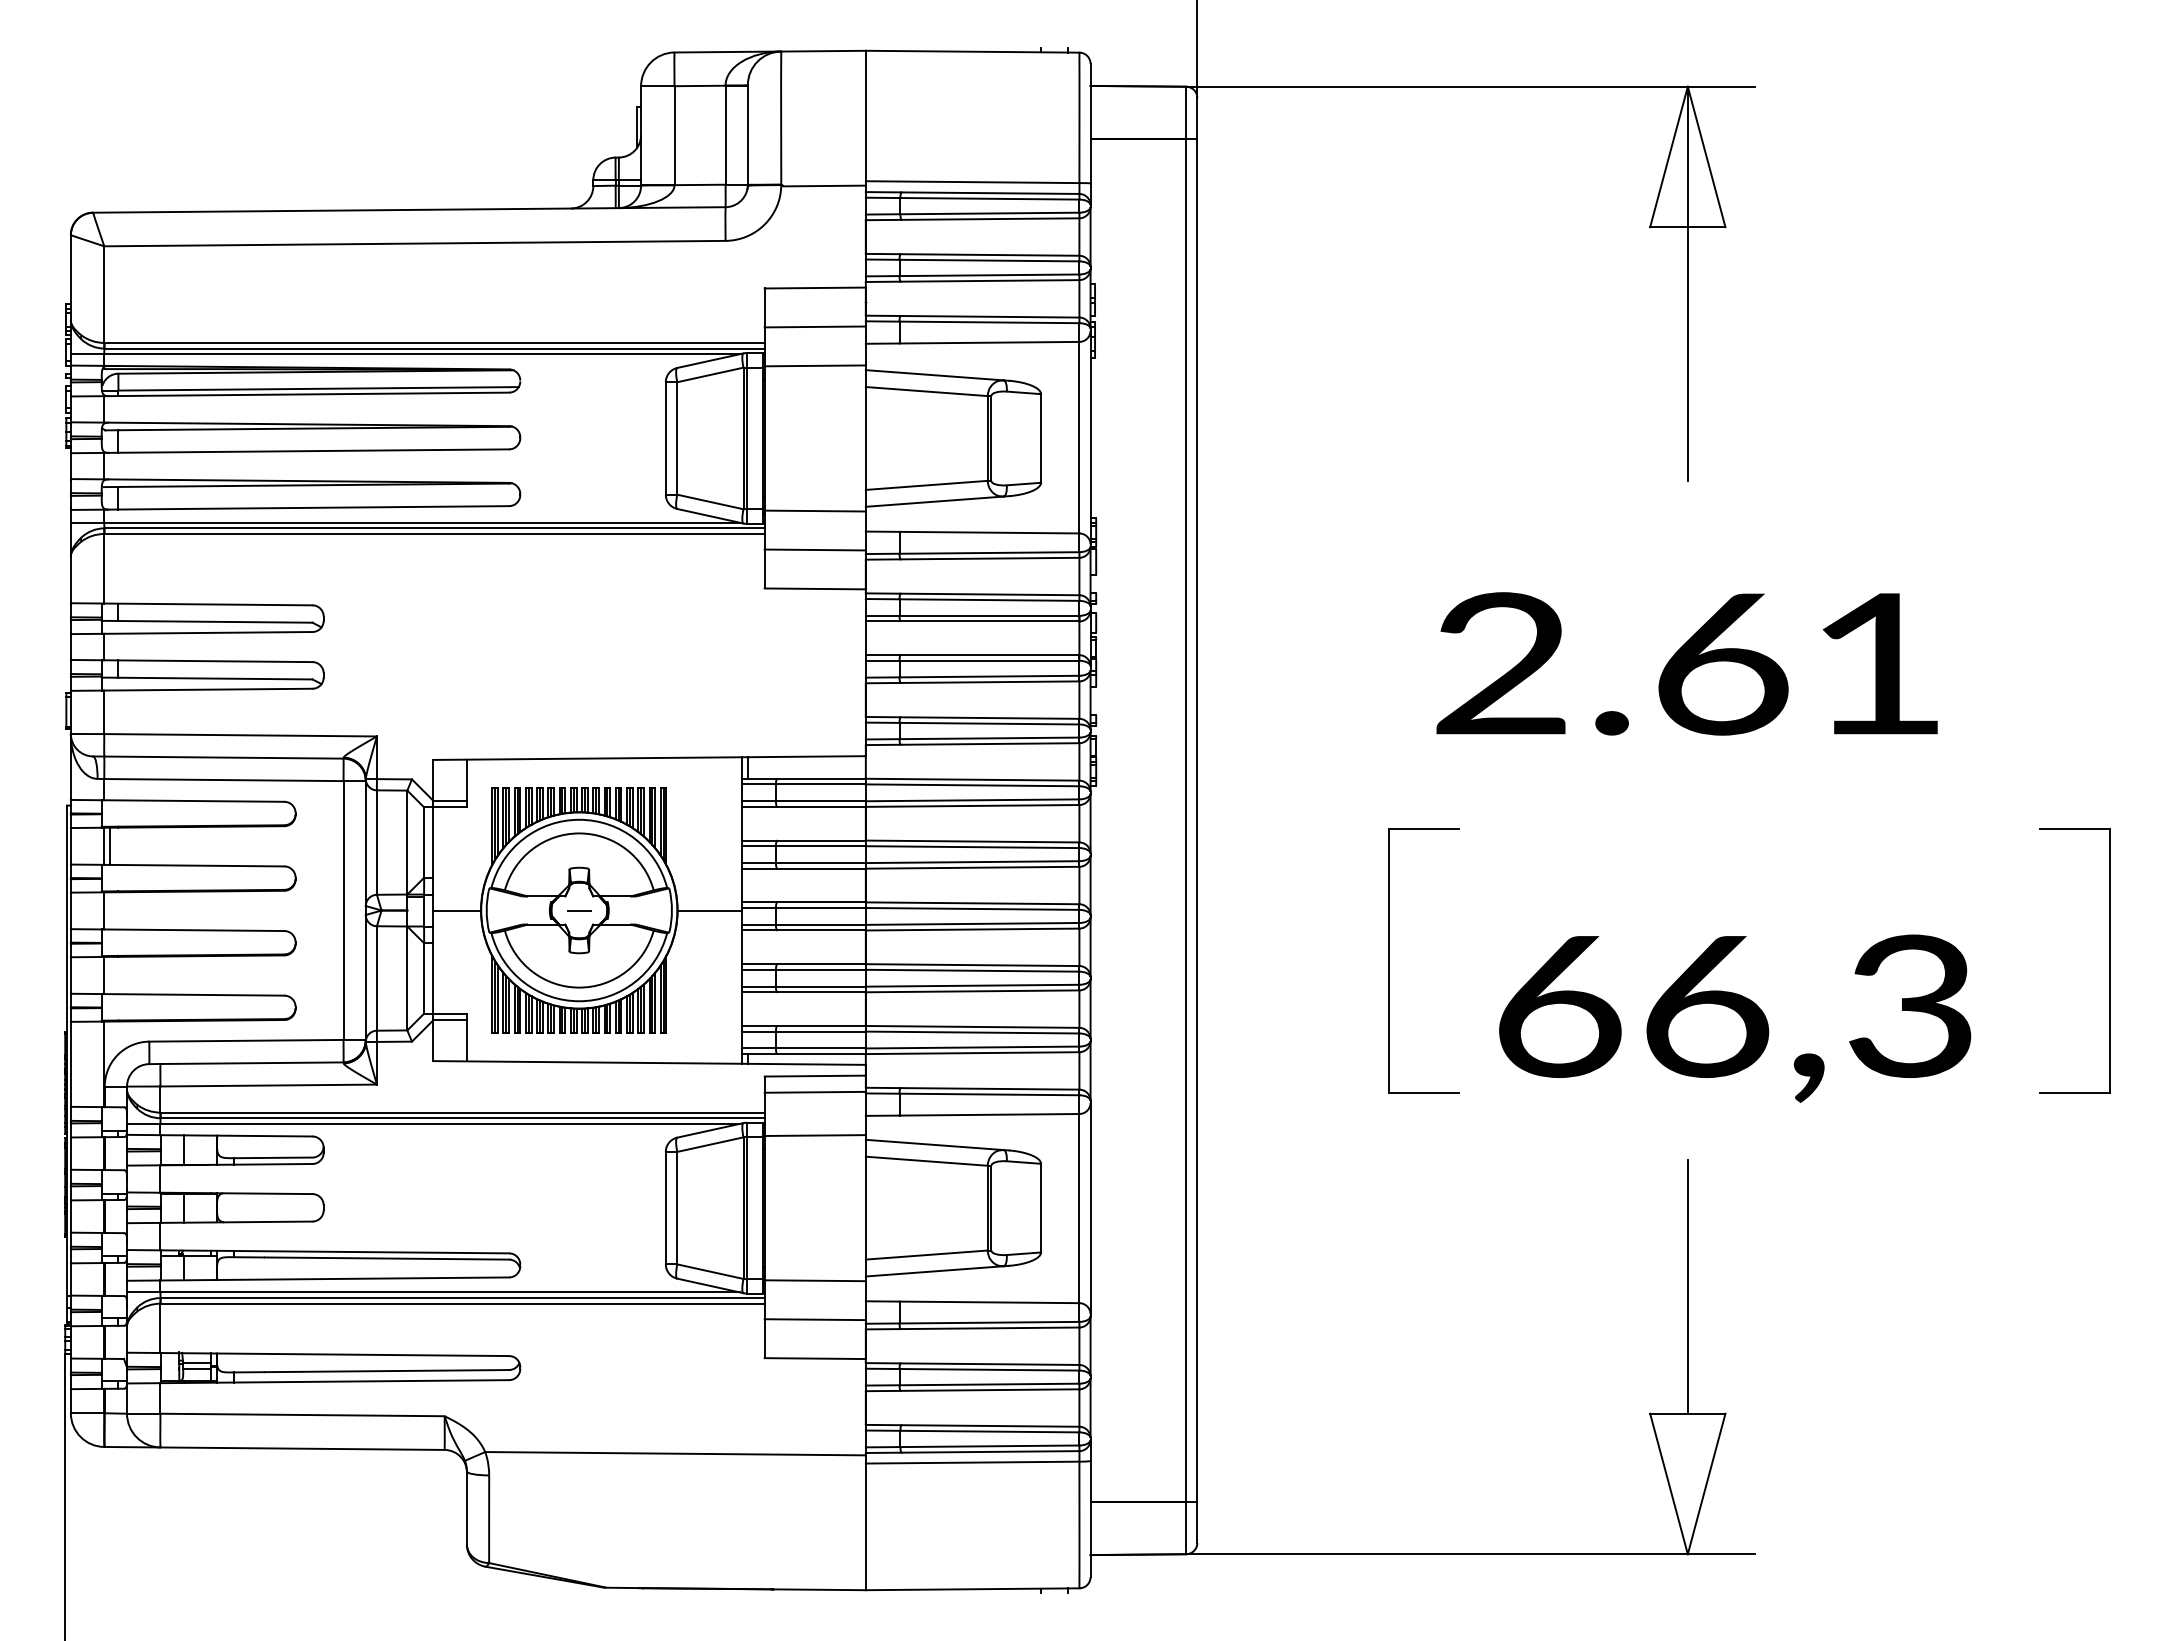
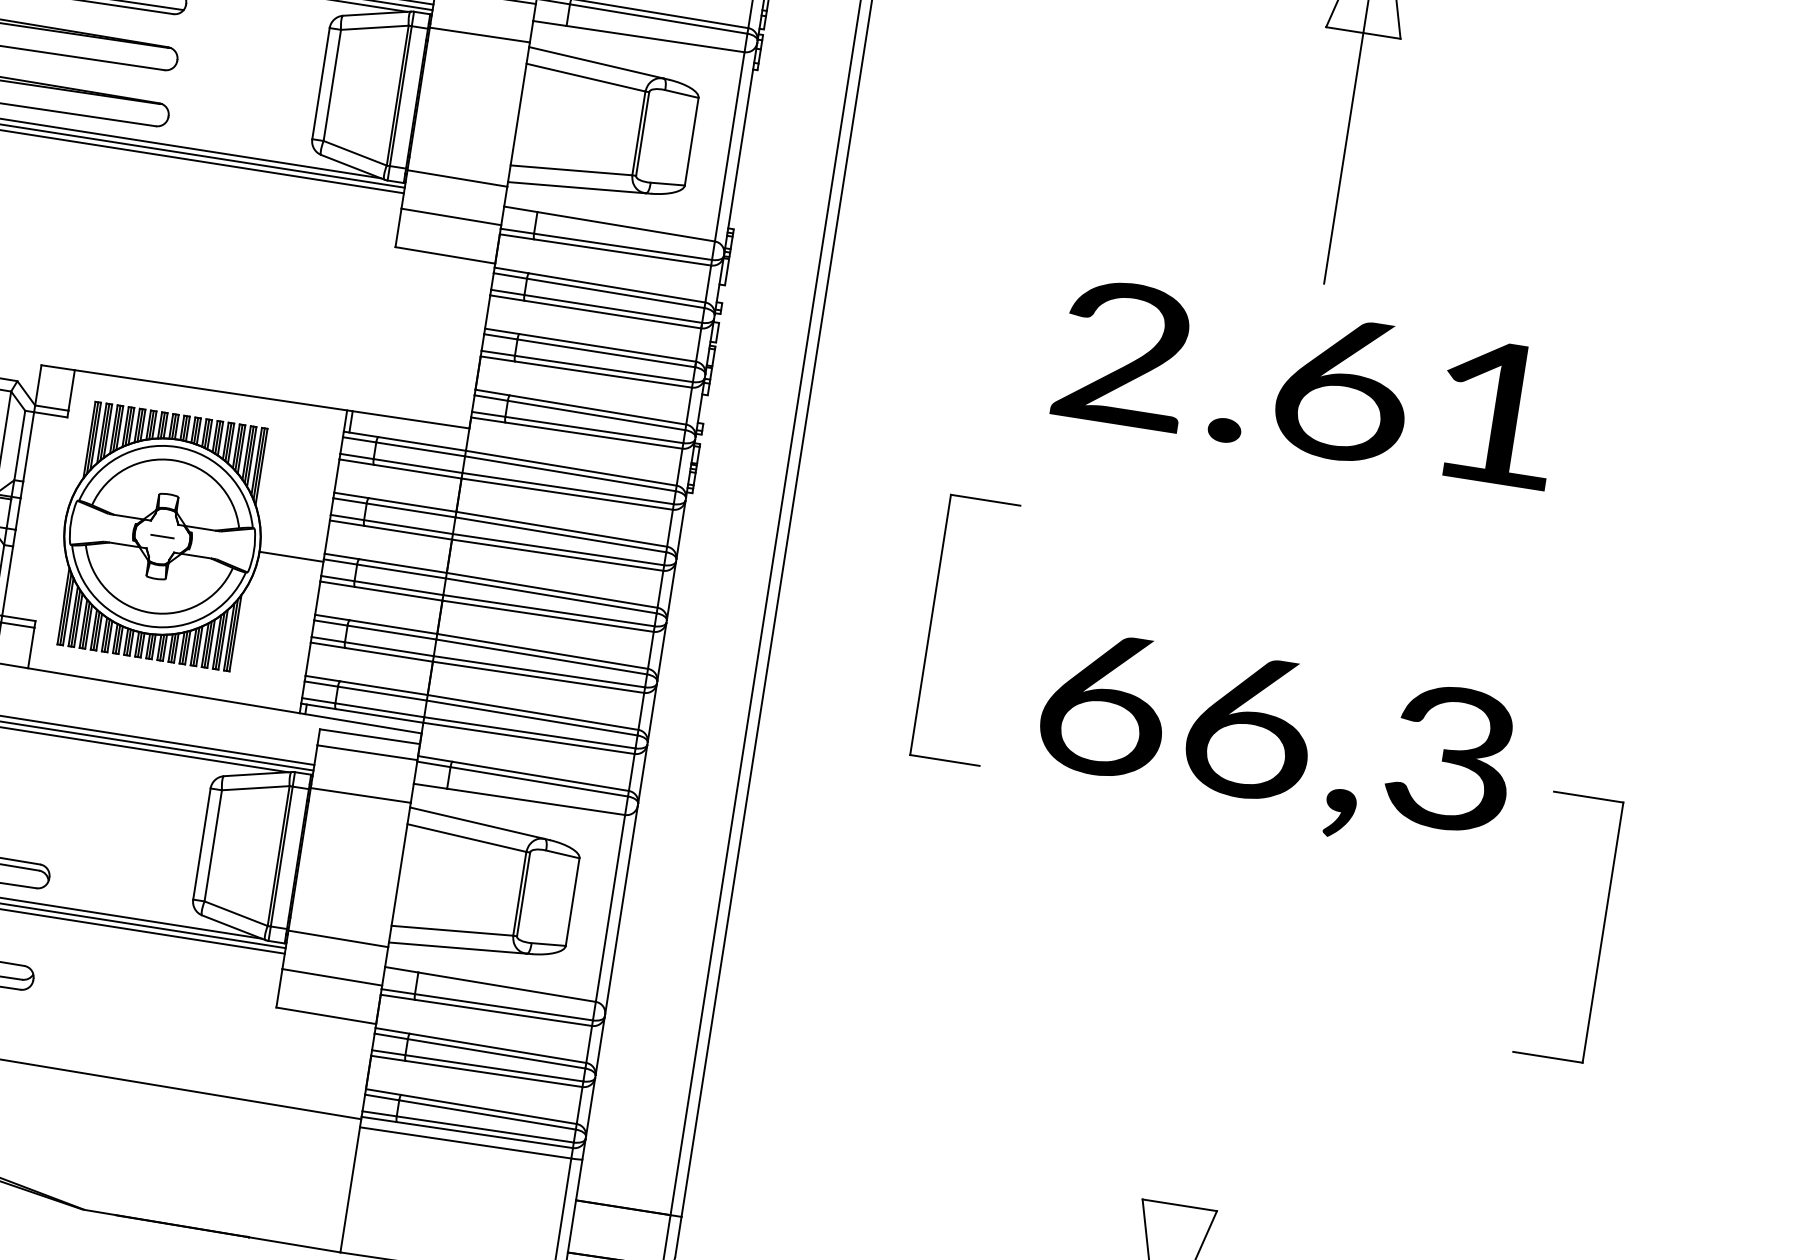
text: (1686, 663) -> (1307, 382), moved
line: (457, 910) -> (42, 517), removed
part: (1389, 960) -> (931, 624), moved
part: (2109, 960) -> (1602, 932), moved
text: (1735, 1018) -> (1276, 743), moved
line: (1687, 1286) -> (1199, 1079), removed

